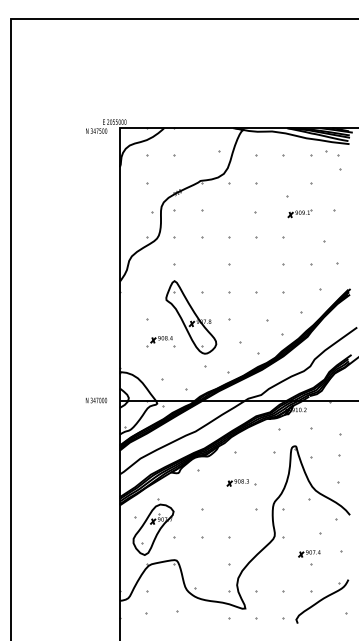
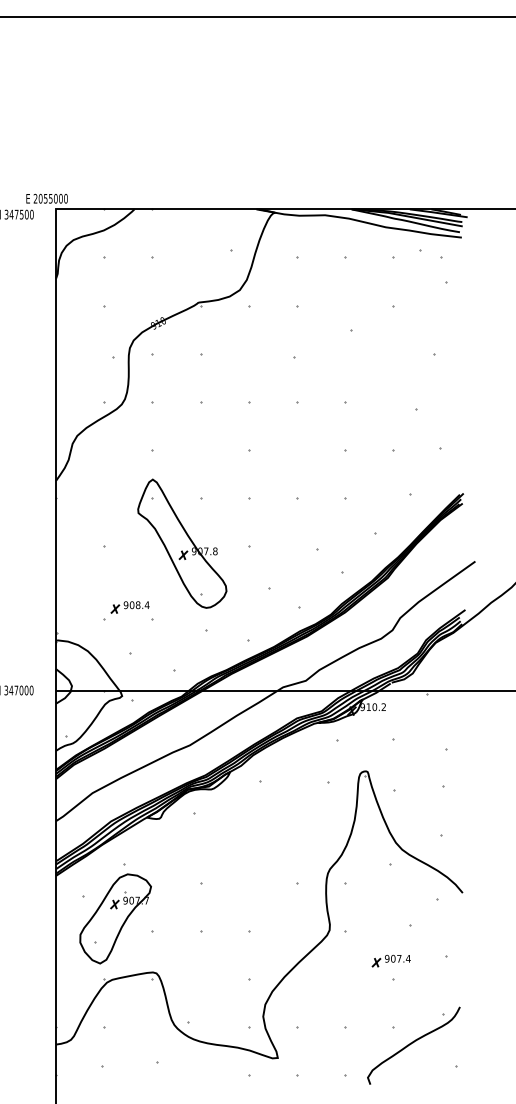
part: (299, 213) -> (373, 360), removed
part: (160, 341) -> (127, 610), moved
part: (241, 482) -> (271, 835), removed

